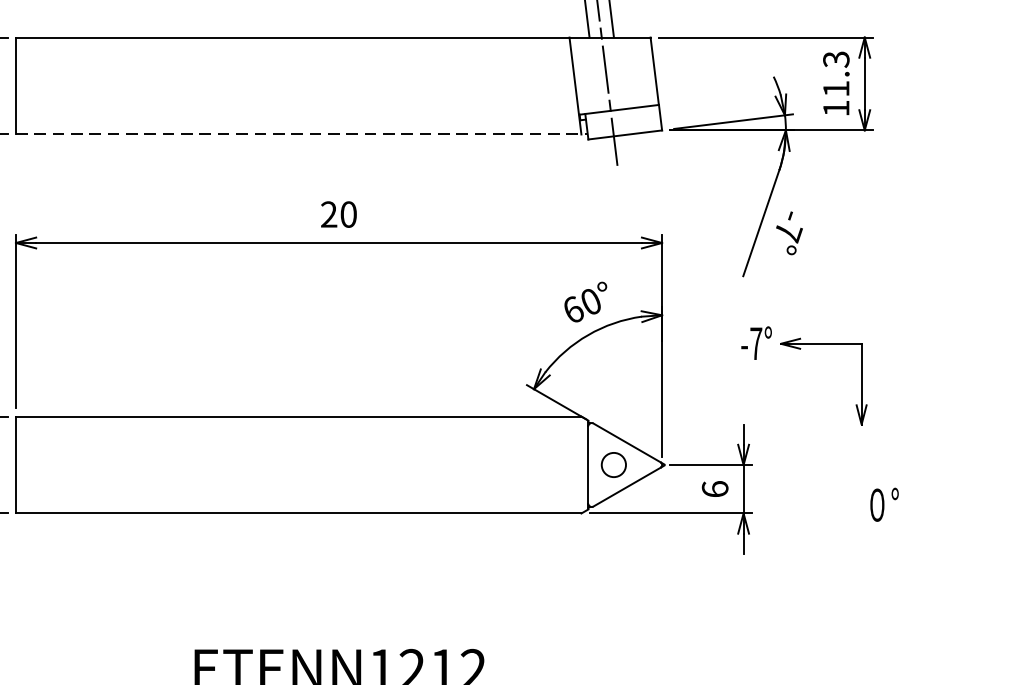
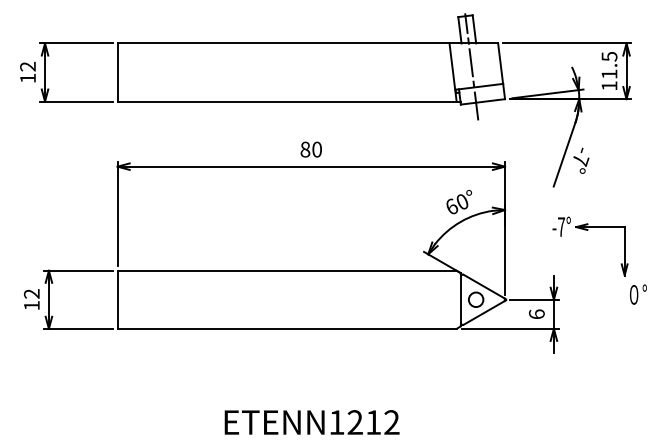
text: (834, 59) -> (608, 56), 11.3 -> 11.5
line: (302, 134) -> (289, 101), dashed -> solid
text: (329, 214) -> (305, 149), 20 -> 80
text: (884, 504) -> (638, 294), moved

